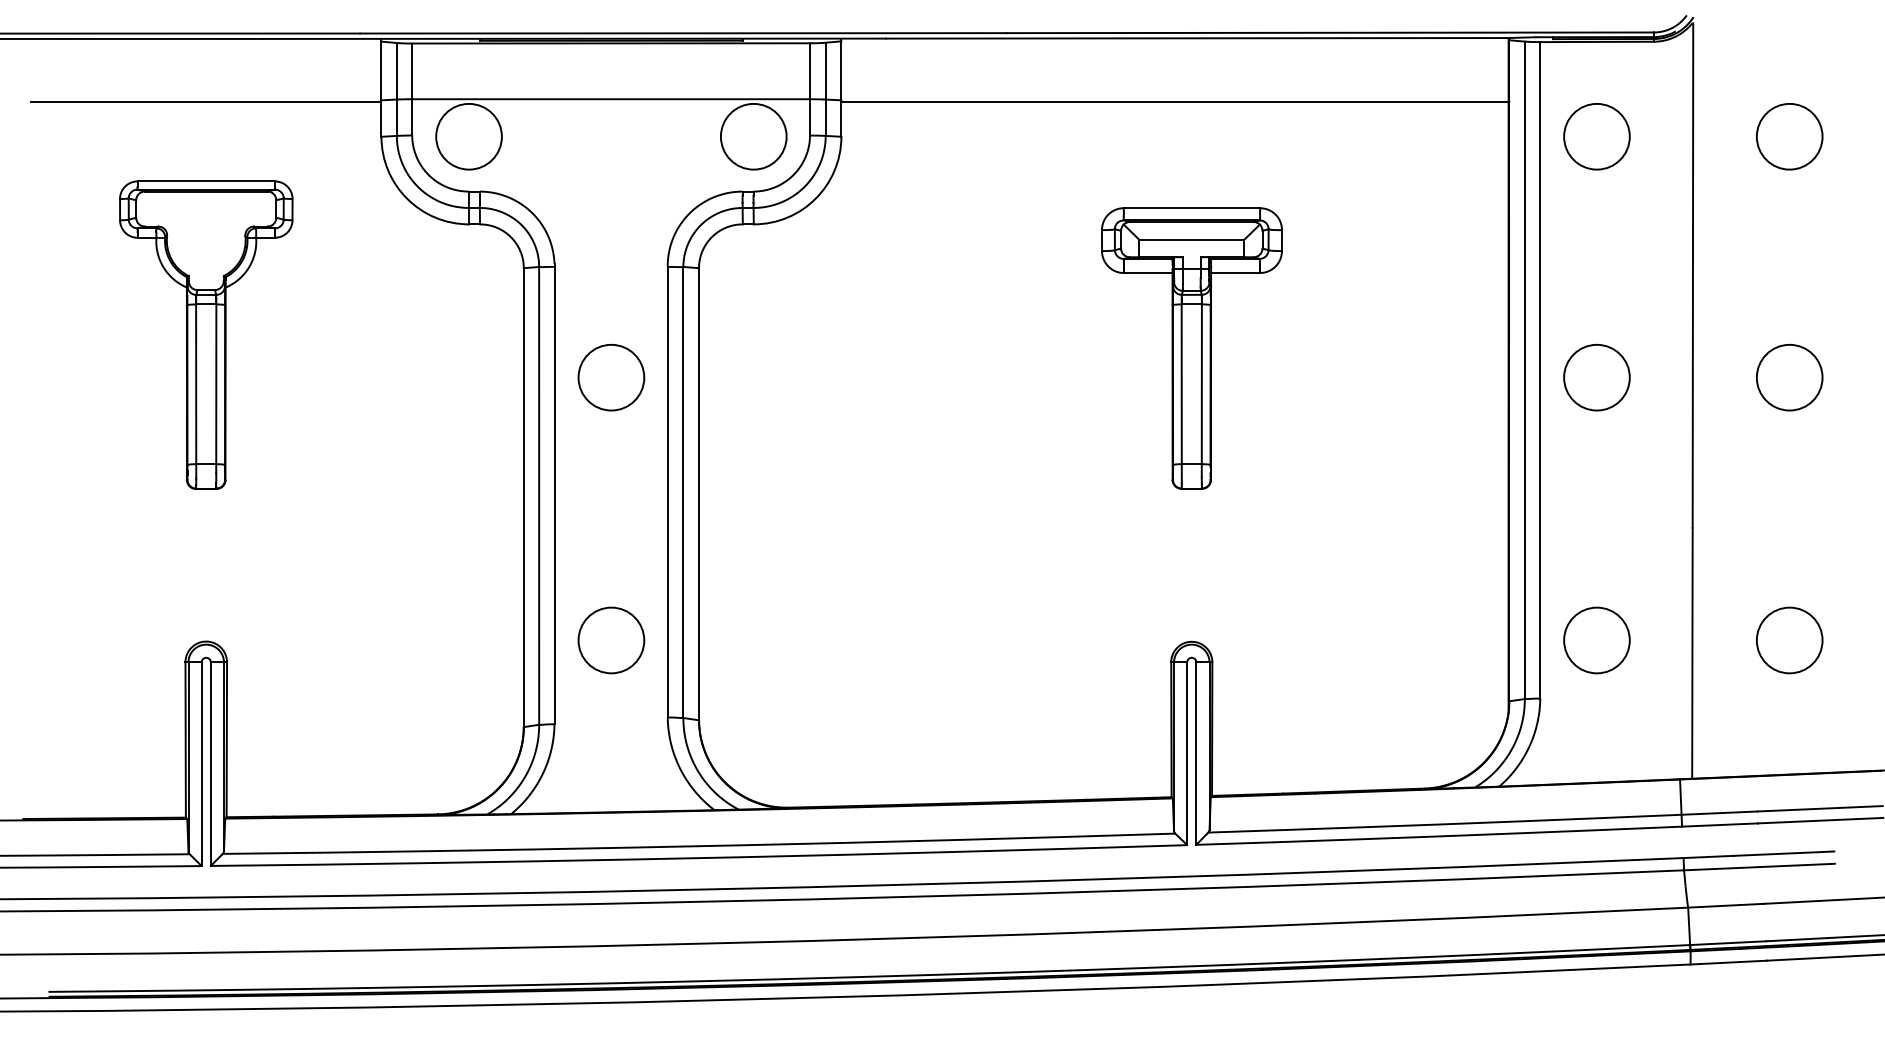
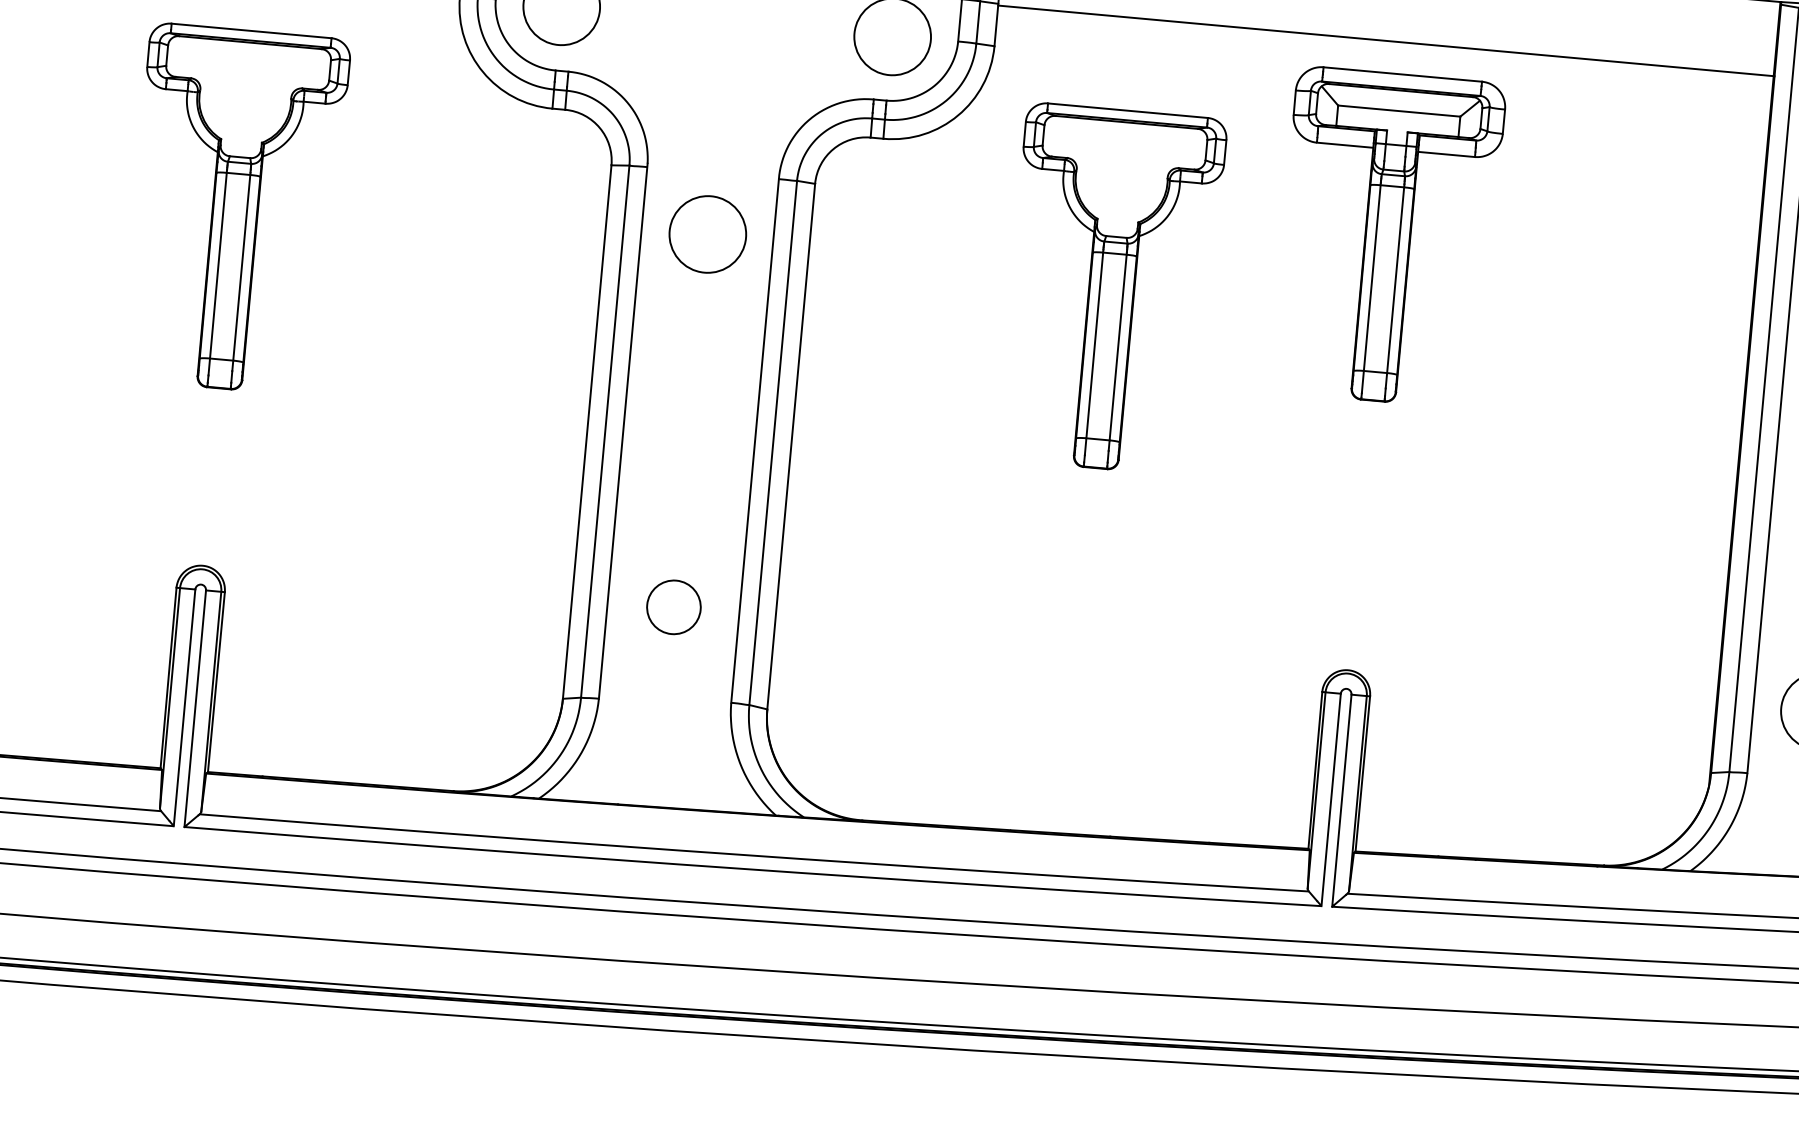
part: (960, 334) -> (1112, 288), added
part: (1191, 348) -> (1387, 237), moved
circle: (611, 377) -> (707, 234), moved
circle: (611, 640) -> (674, 607), size x0.7

